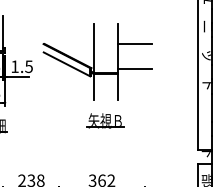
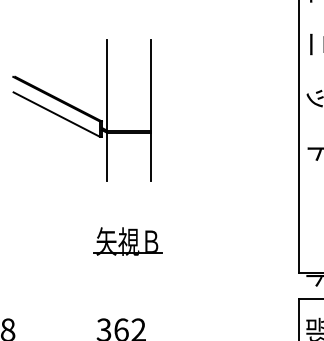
line: (134, 43) -> (181, 75), removed
line: (134, 69) -> (181, 123), removed
part: (105, 120) -> (127, 240), moved

